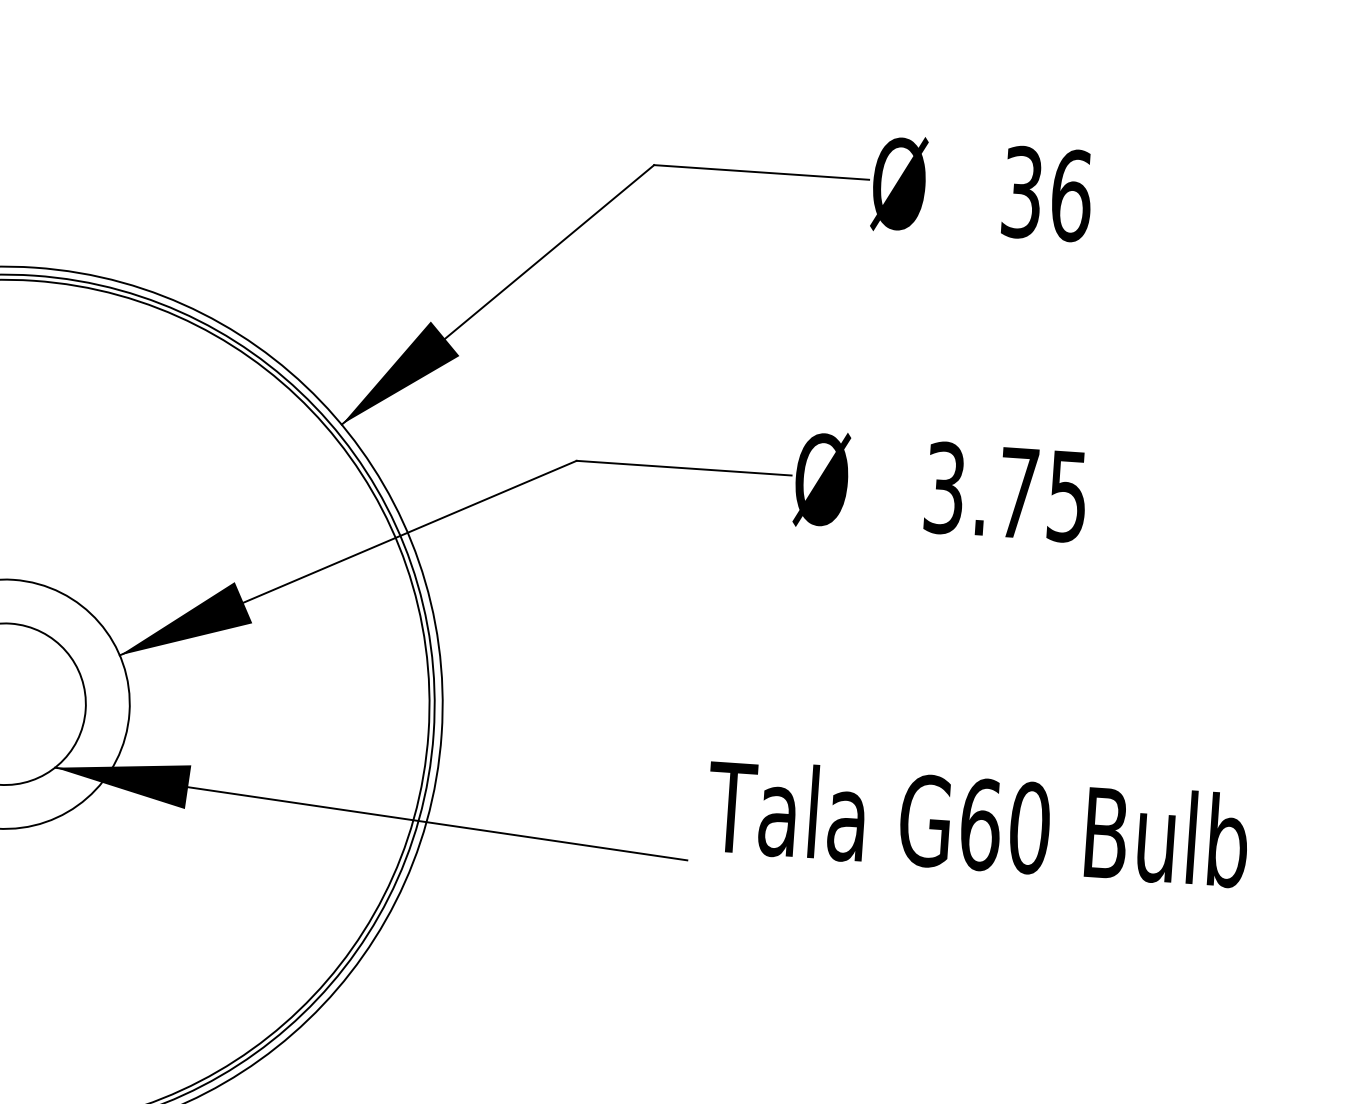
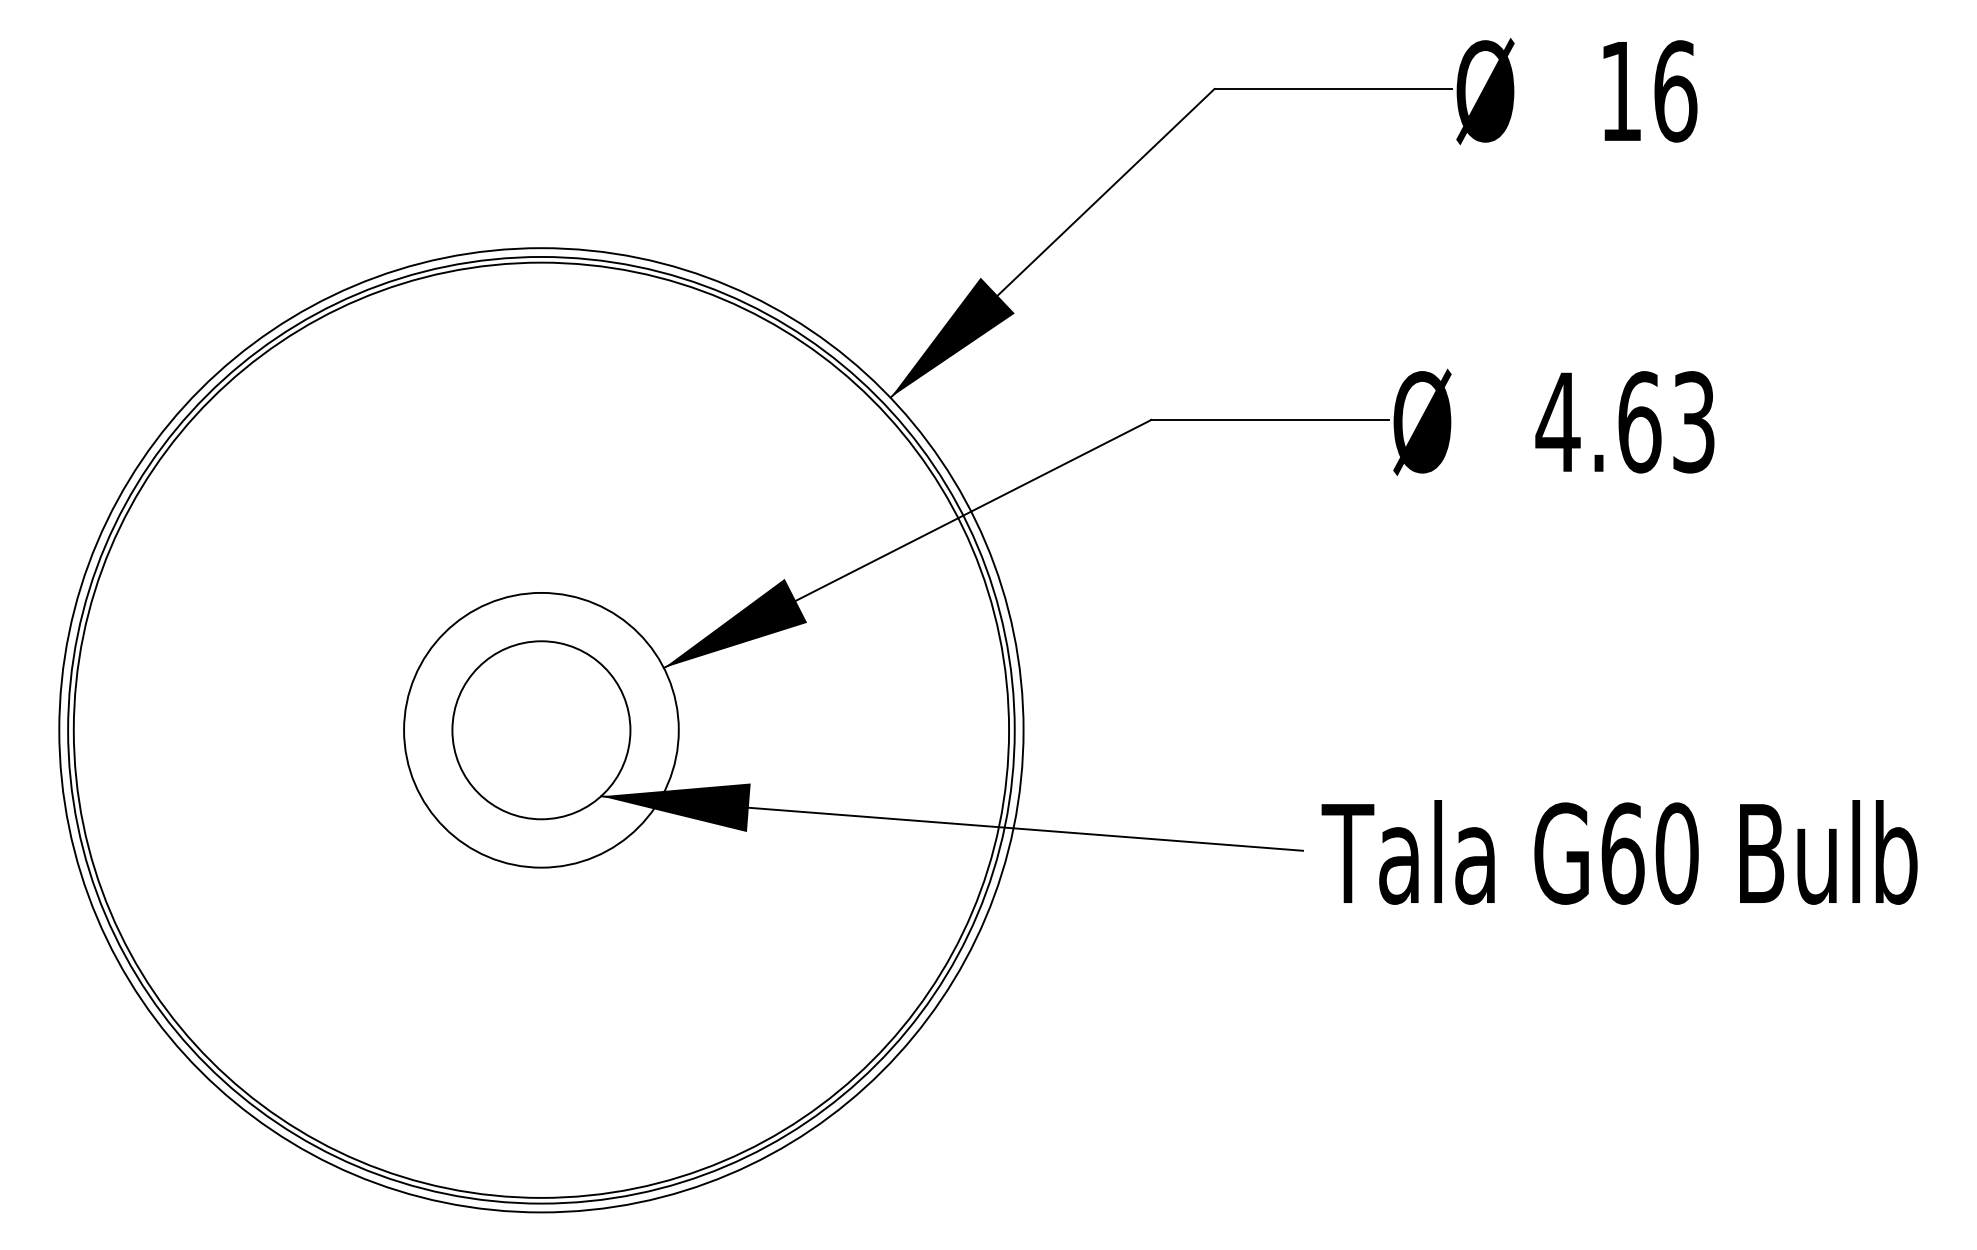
text: (1021, 192) -> (1620, 91), 36 -> 16
text: (1004, 492) -> (1624, 422), 3.75 -> 4.63
text: (977, 823) -> (1619, 852), moved

